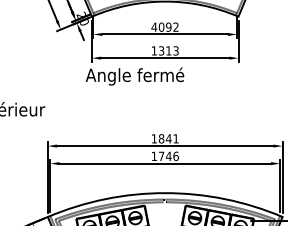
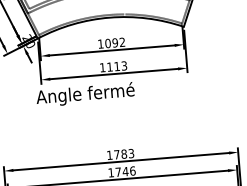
text: (154, 26) -> (100, 43), 4092 -> 1092
text: (161, 50) -> (109, 66), 1313 -> 1113
text: (168, 138) -> (123, 153), 1841 -> 1783

